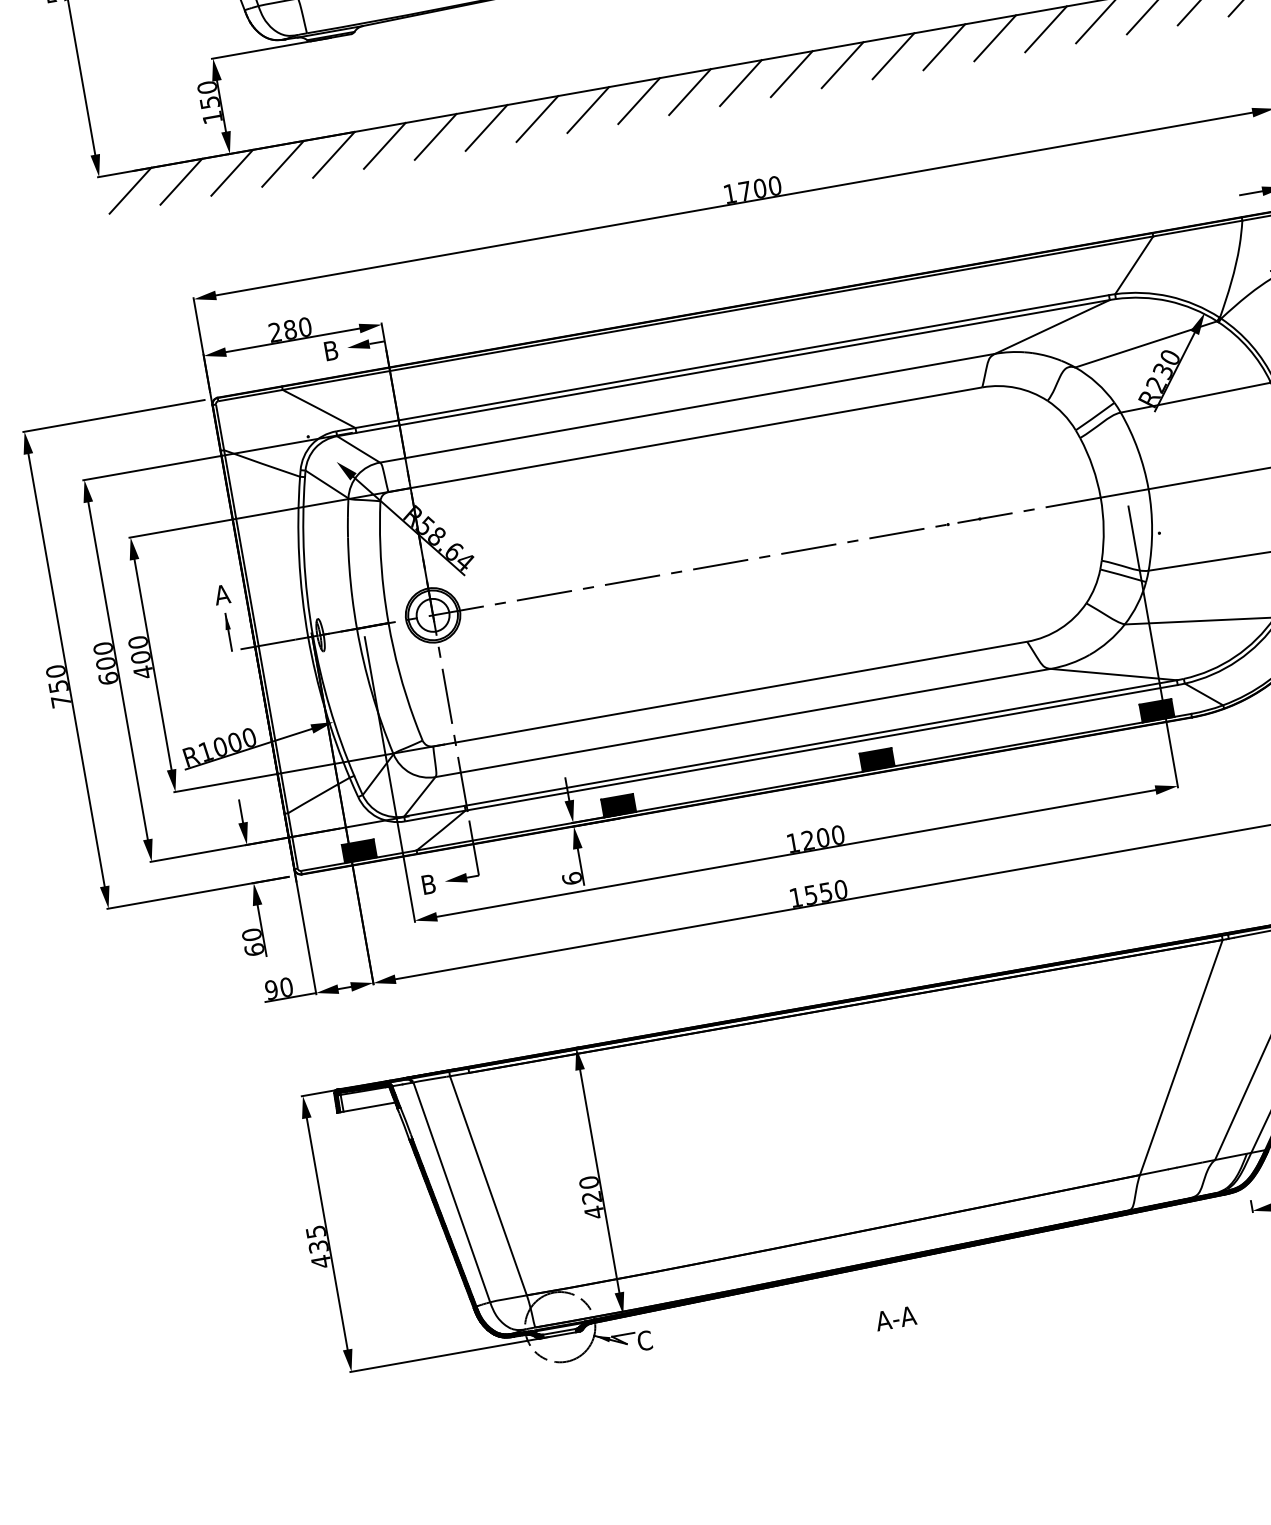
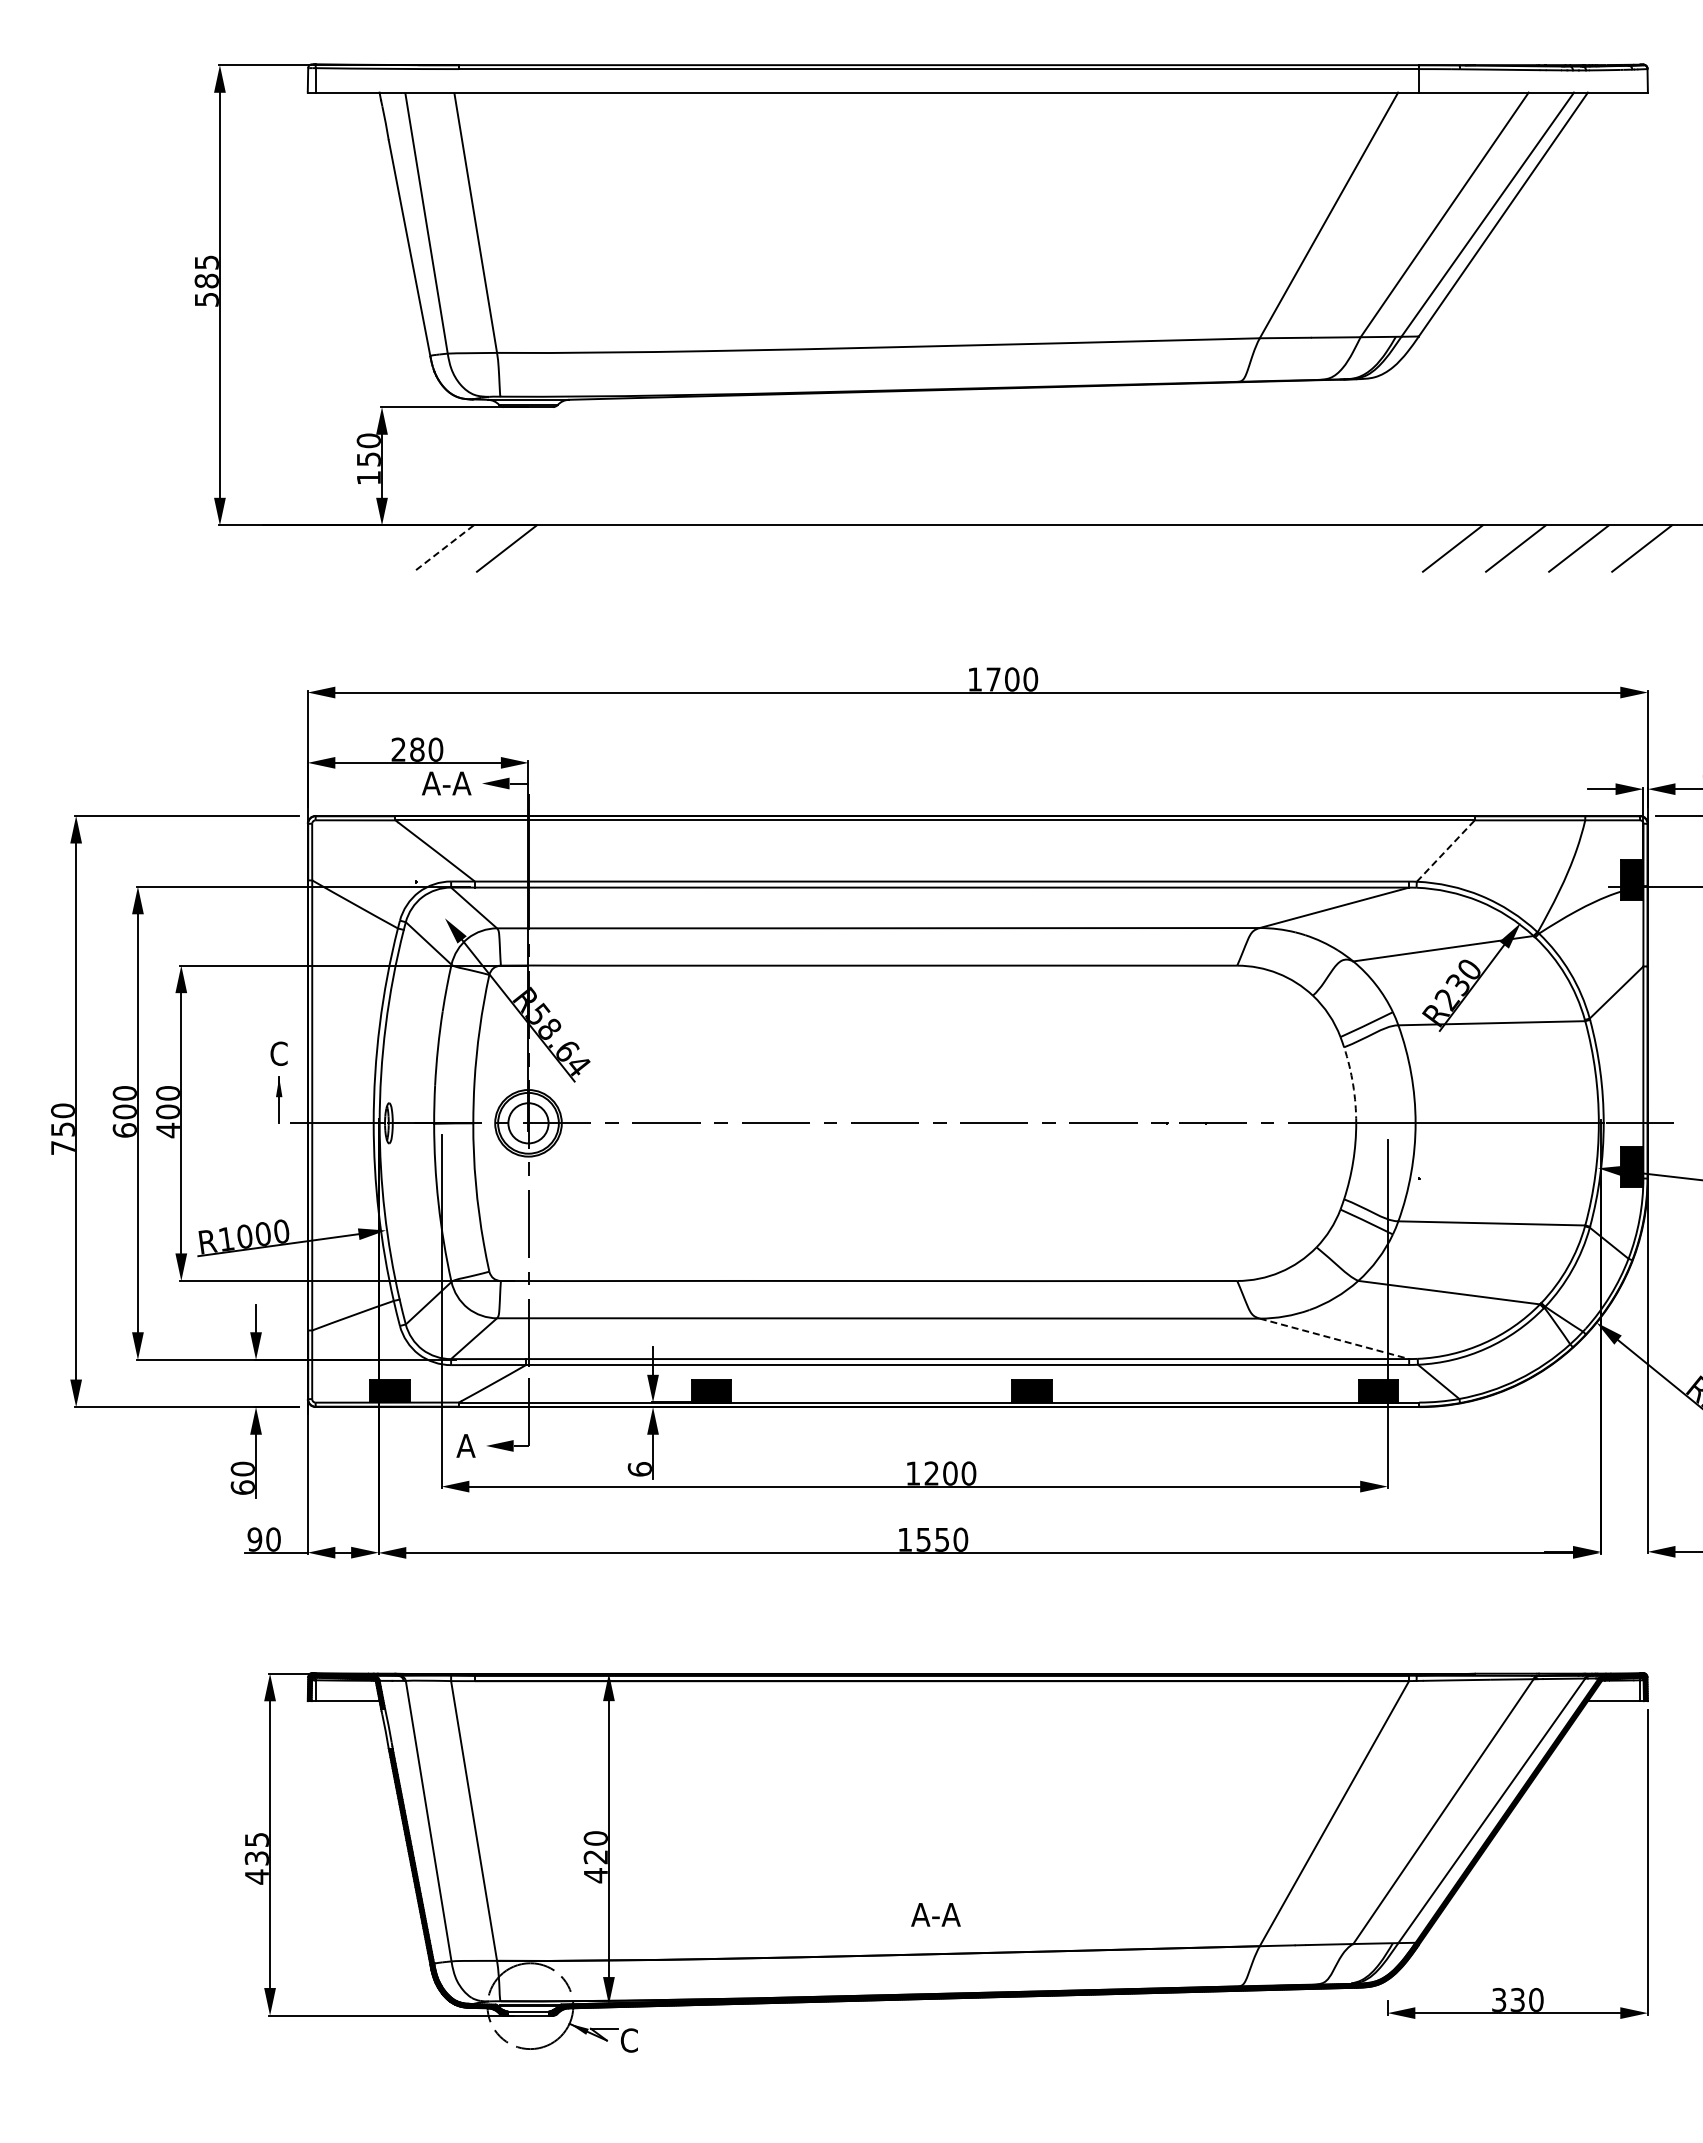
line: (1045, 29) -> (1389, 548), removed
line: (994, 38) -> (1326, 548), removed
line: (944, 47) -> (1263, 548), removed
line: (893, 56) -> (1200, 548), removed
line: (842, 65) -> (1137, 548), removed
line: (791, 74) -> (1074, 548), removed
line: (740, 83) -> (1011, 548), removed
line: (690, 92) -> (948, 548), removed
line: (639, 100) -> (885, 548), removed
line: (588, 109) -> (822, 548), removed
line: (537, 118) -> (759, 548), removed
line: (486, 127) -> (696, 548), removed
line: (435, 136) -> (632, 548), removed
line: (384, 145) -> (569, 548), removed
line: (282, 163) -> (443, 548), solid -> dashed
line: (231, 172) -> (380, 548), removed
line: (181, 181) -> (317, 548), removed
line: (130, 190) -> (254, 548), removed
line: (1134, 264) -> (1446, 850), solid -> dashed
text: (318, 352) -> (446, 783), B -> A-A
arc: (1092, 466) -> (1353, 1084), solid -> dashed
text: (221, 594) -> (278, 1053), A -> C
line: (1113, 674) -> (1334, 1338), solid -> dashed
text: (428, 884) -> (465, 1445), B -> A
text: (895, 1318) -> (935, 1914), moved

